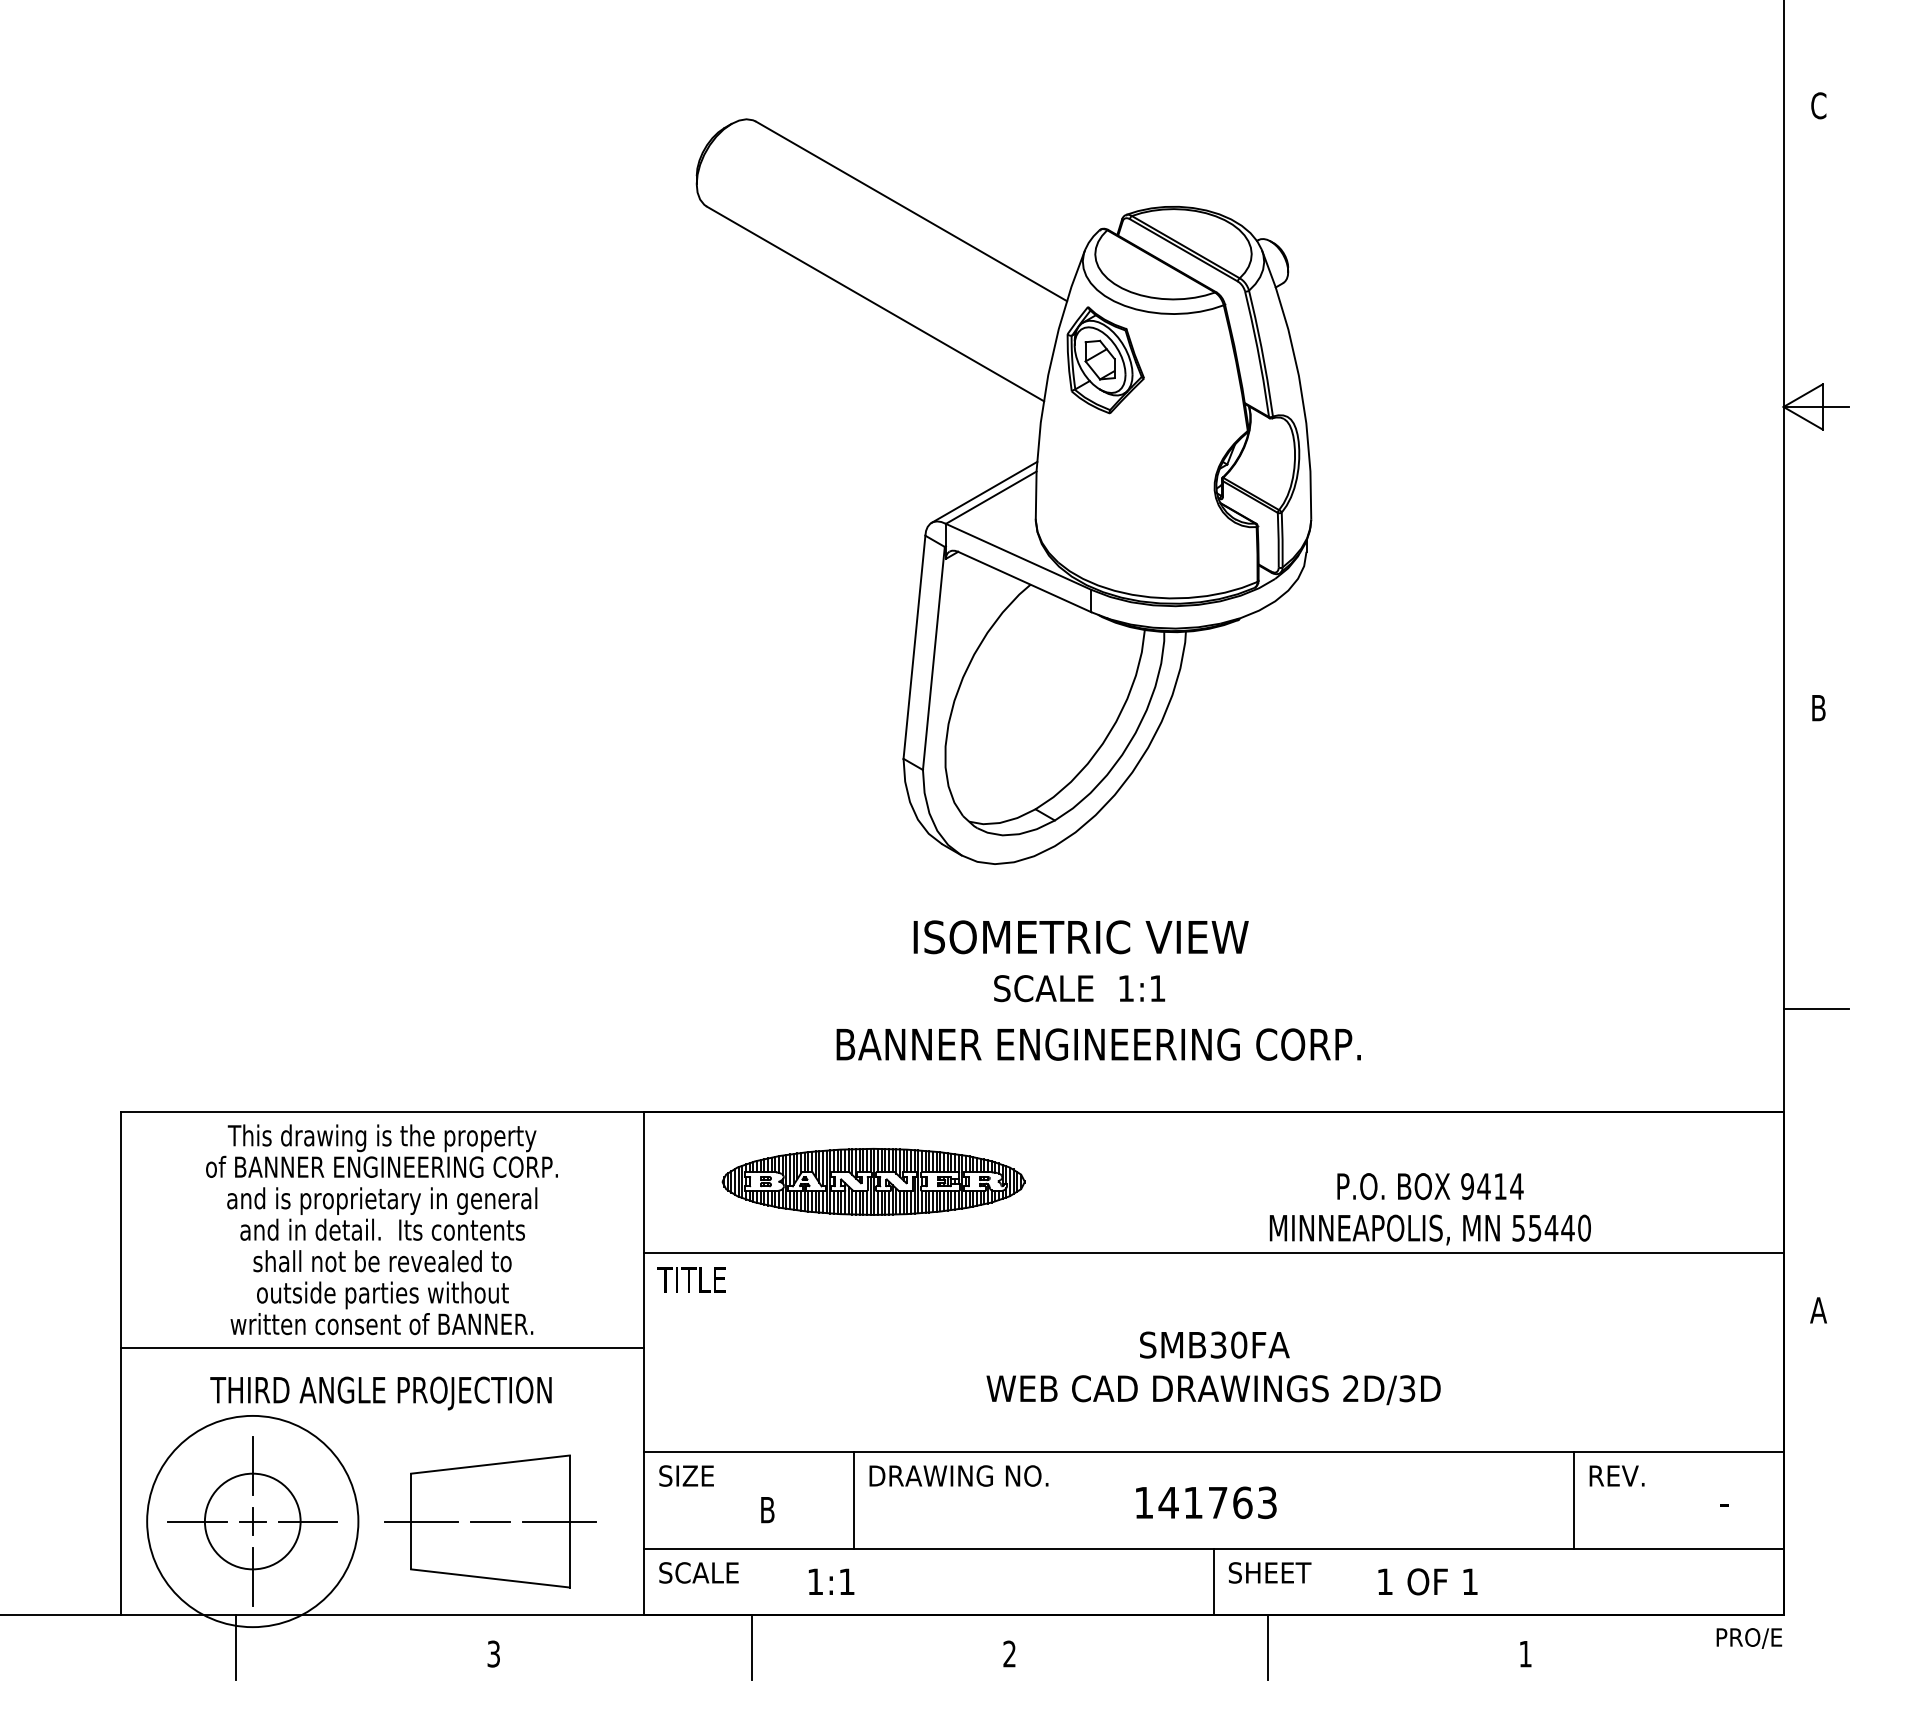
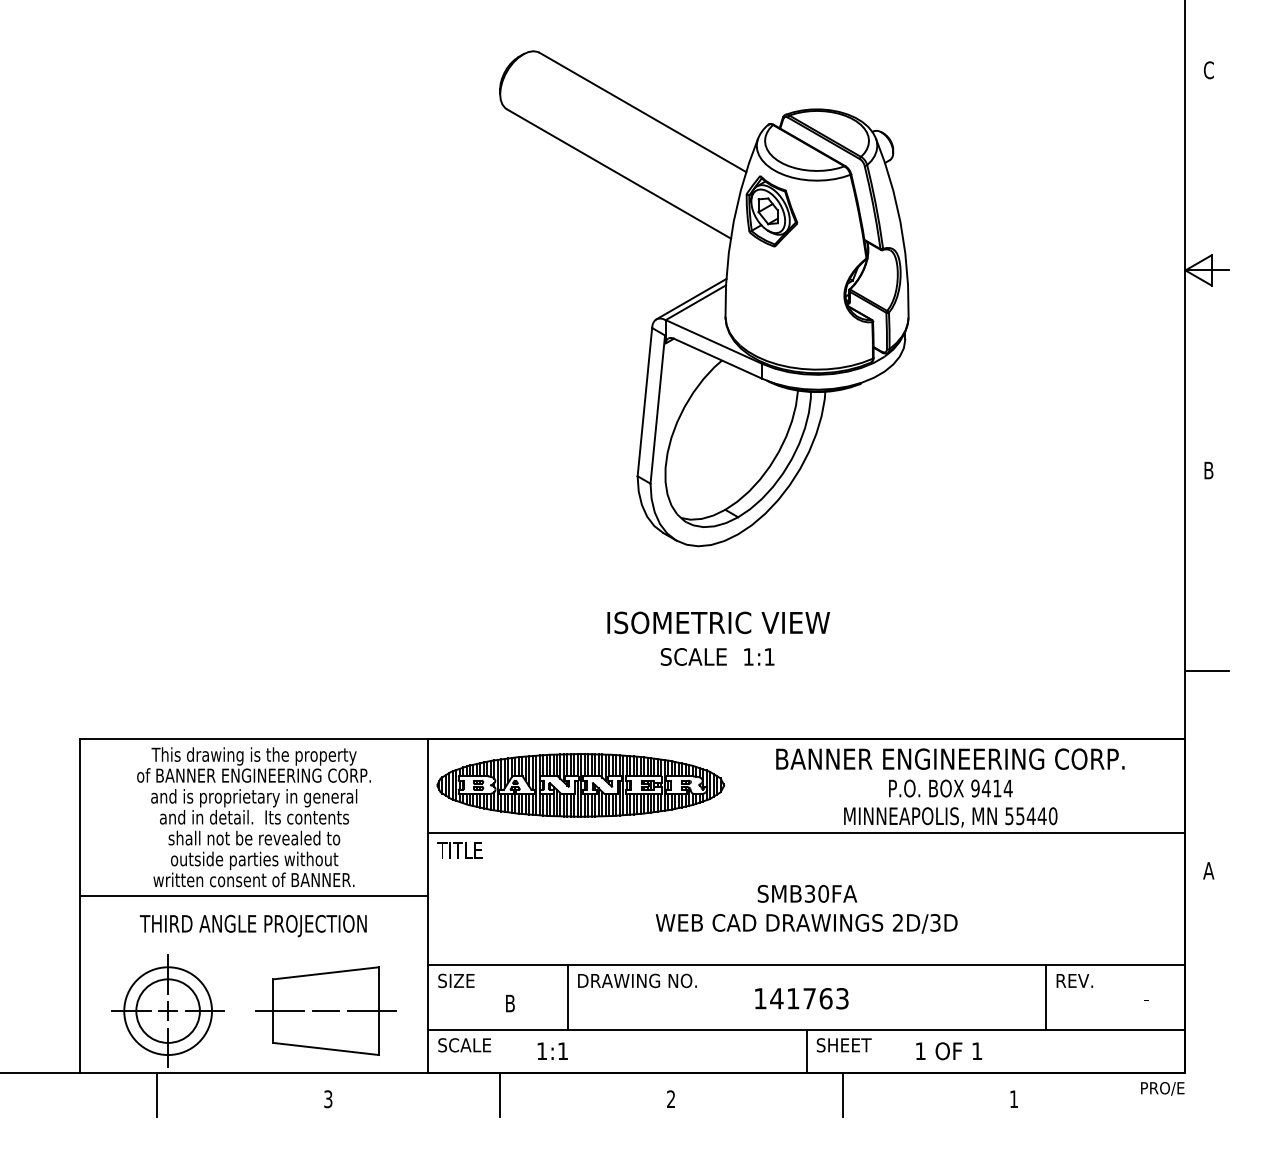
part: (1004, 491) -> (704, 298), moved
text: (1098, 1043) -> (950, 758), moved
part: (873, 1181) -> (580, 785), size x1.43
circle: (253, 1522) -> (168, 1011), size x0.62

